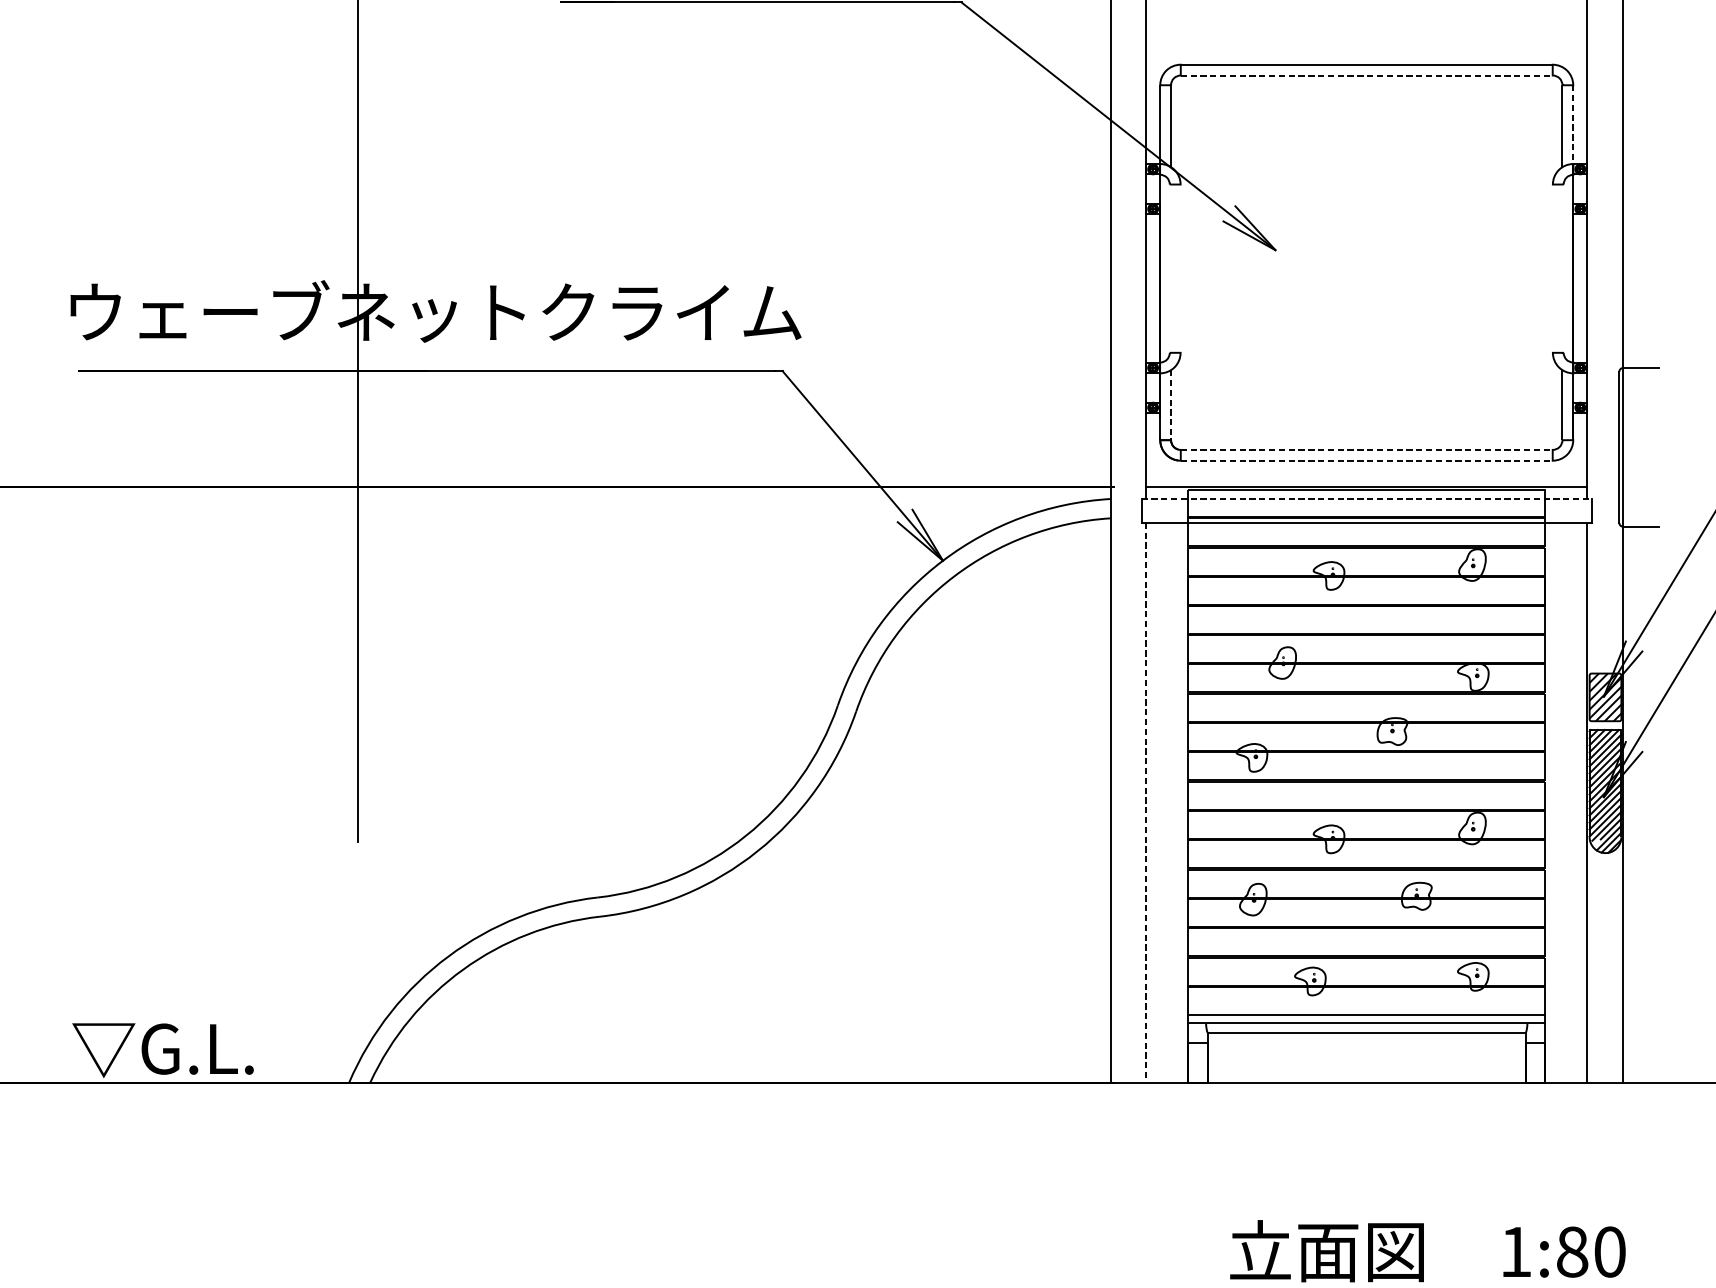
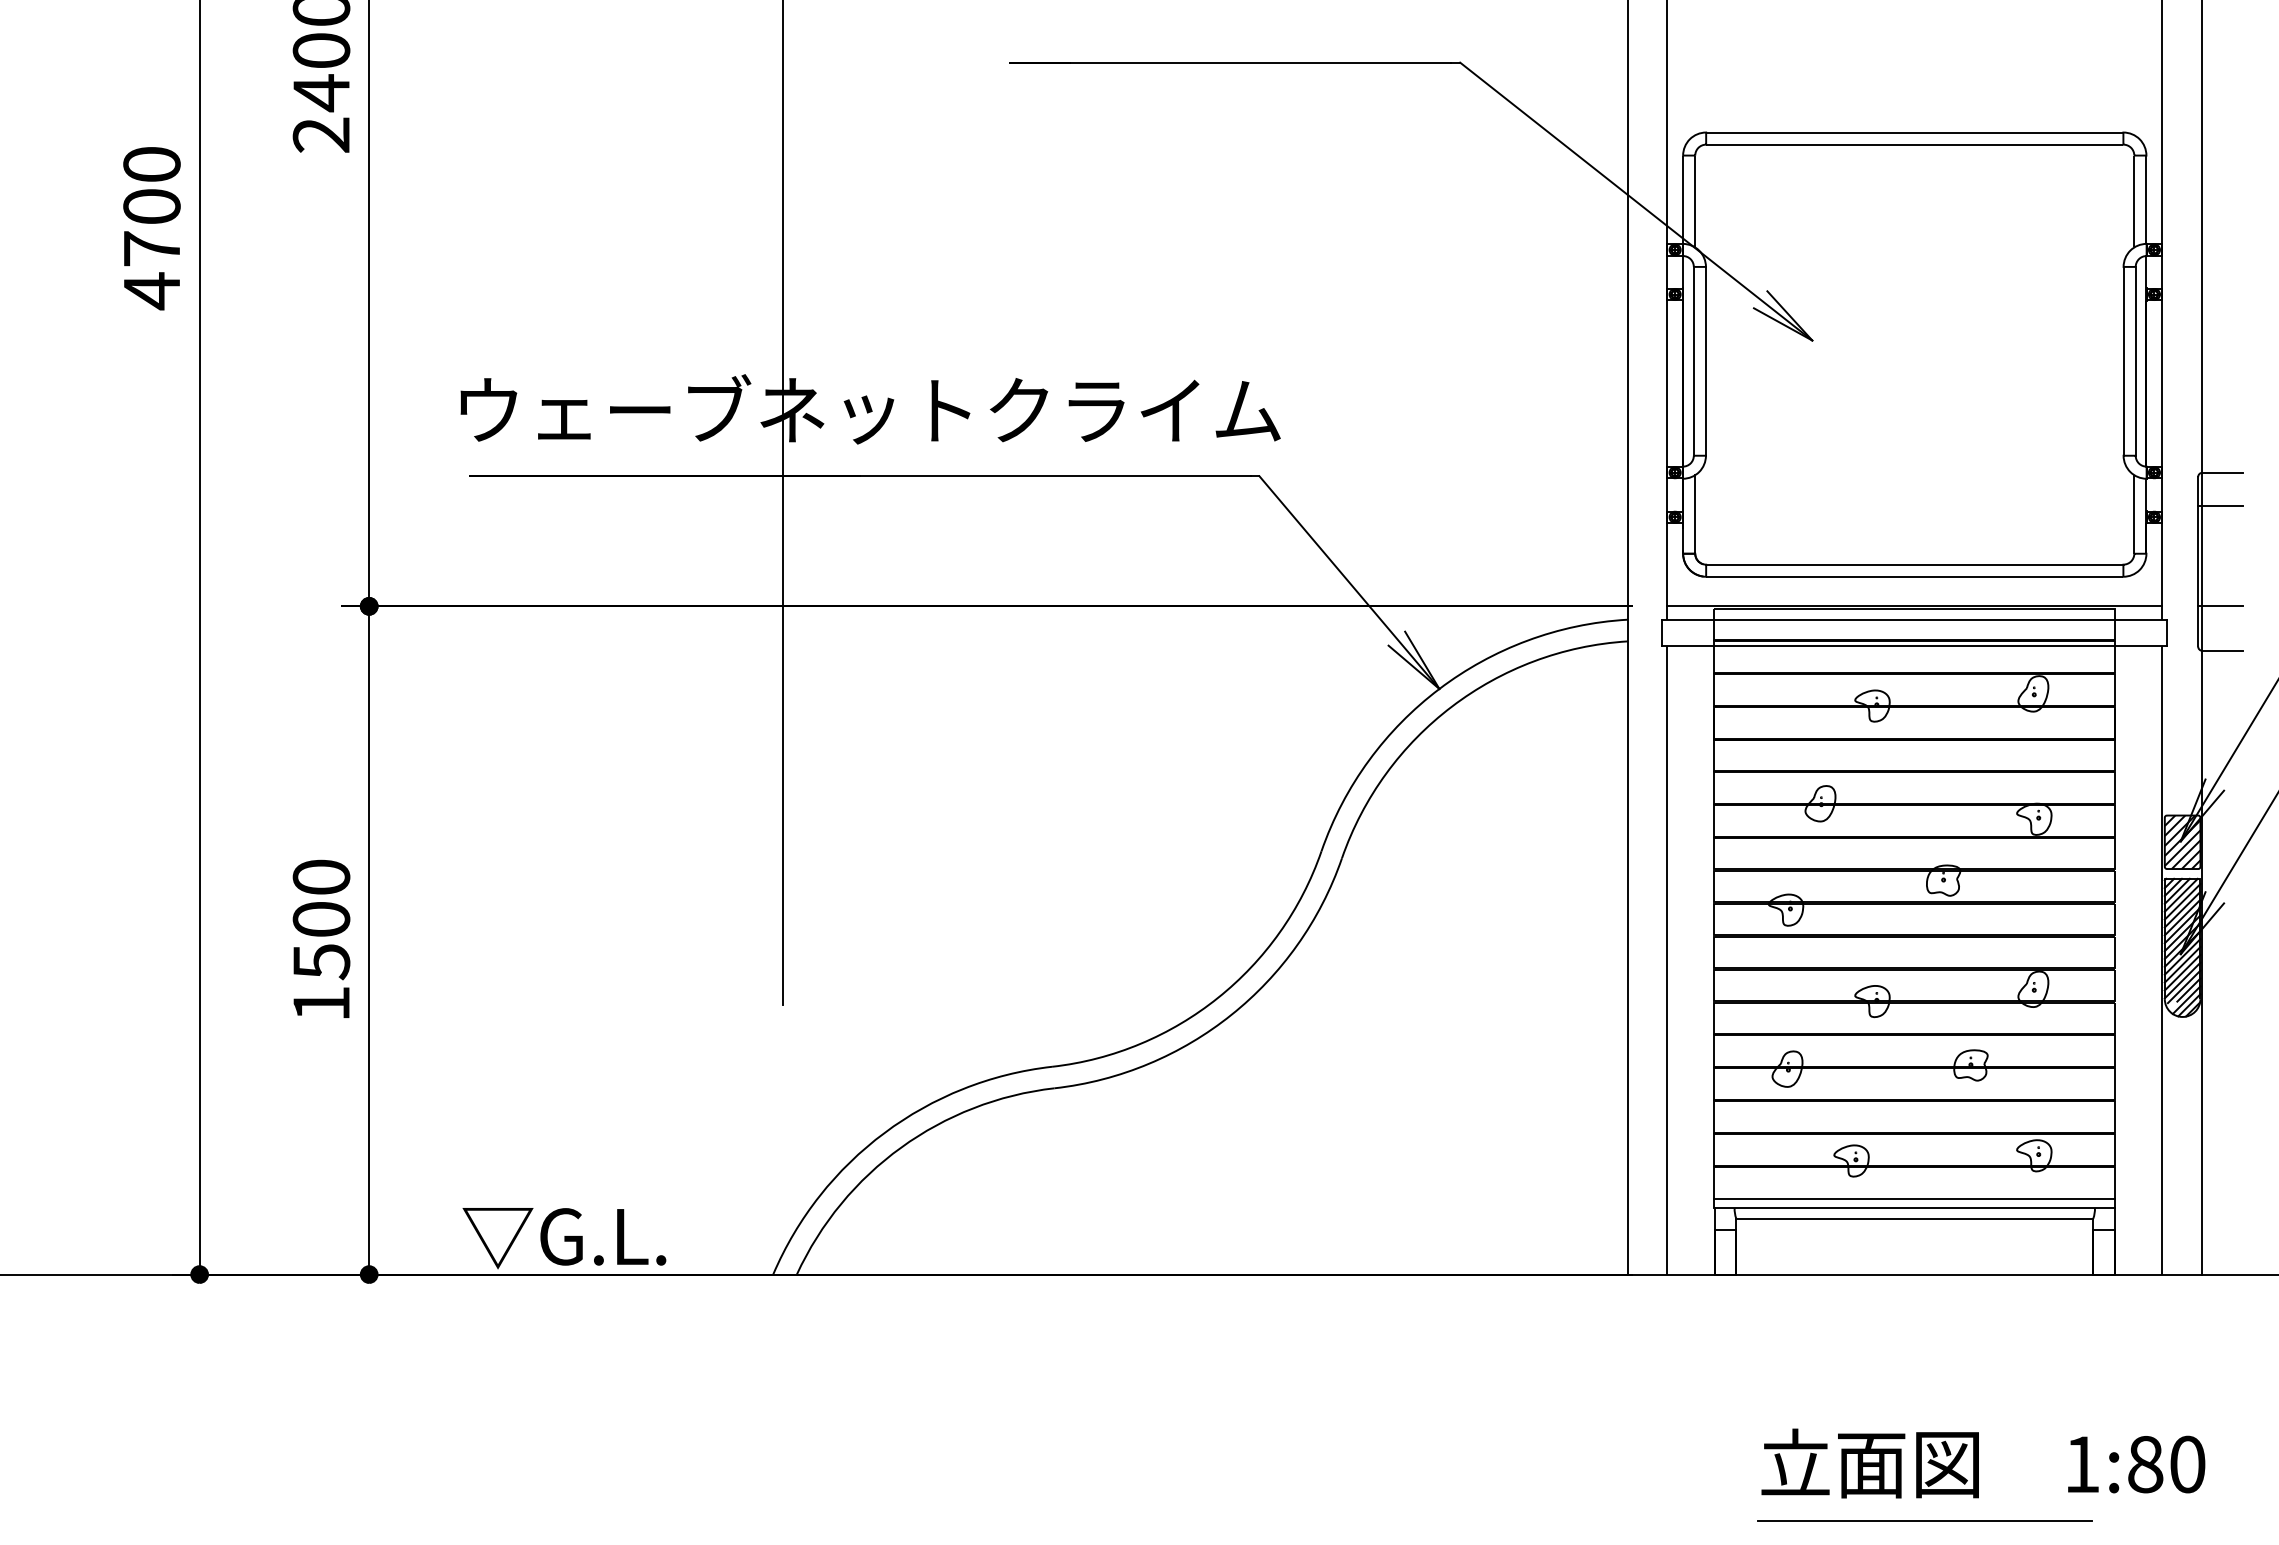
line: (1366, 75) -> (1914, 144), dashed -> solid
line: (1573, 125) -> (2146, 200), dashed -> solid
line: (1169, 267) -> (1693, 360), added
line: (1180, 267) -> (1705, 360), added
line: (1552, 267) -> (2123, 360), added
line: (1563, 267) -> (2135, 360), added
line: (1639, 398) -> (2220, 506), added
line: (1171, 405) -> (1695, 514), dashed -> solid
line: (1366, 449) -> (1914, 564), dashed -> solid
line: (1366, 460) -> (1914, 576), dashed -> solid
line: (1639, 487) -> (2220, 606), added
line: (1366, 498) -> (1914, 619), dashed -> solid
line: (1146, 803) -> (1667, 961), dashed -> solid

